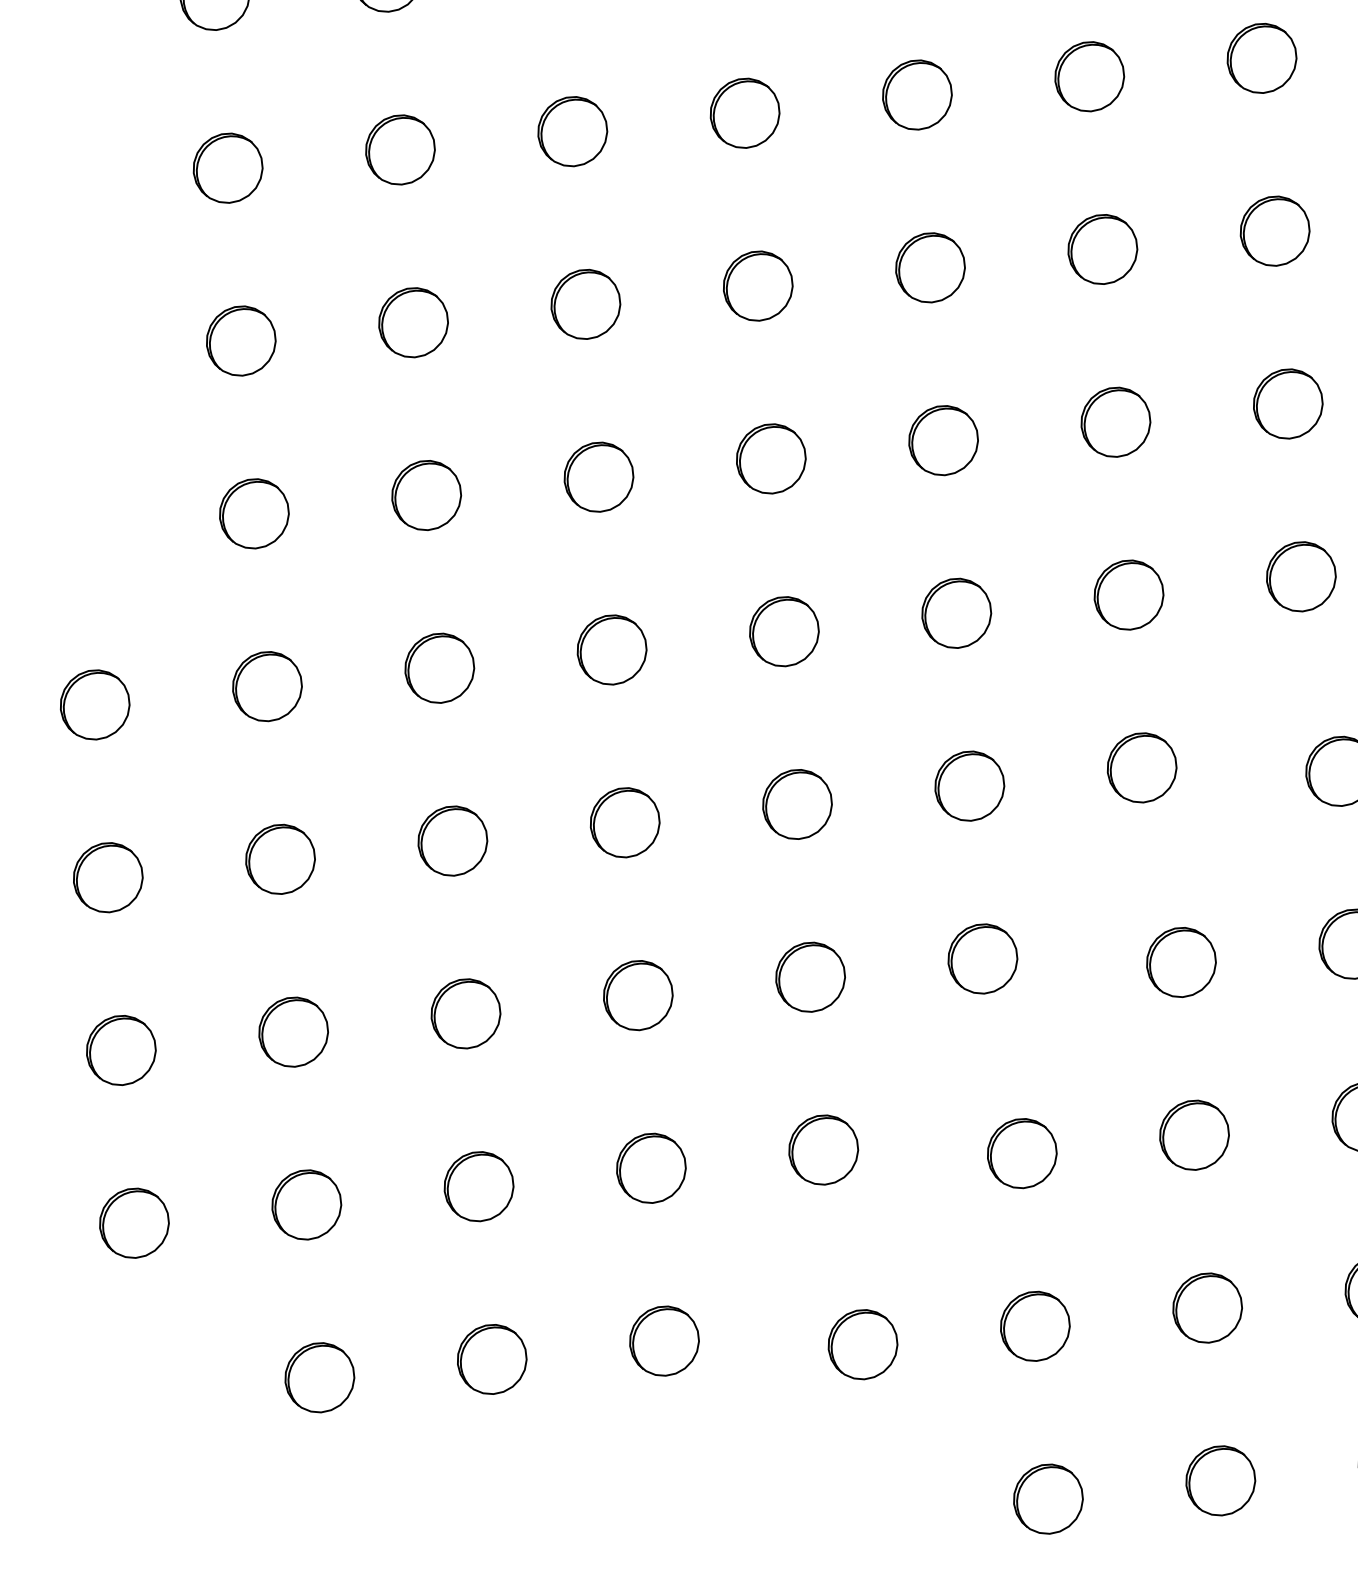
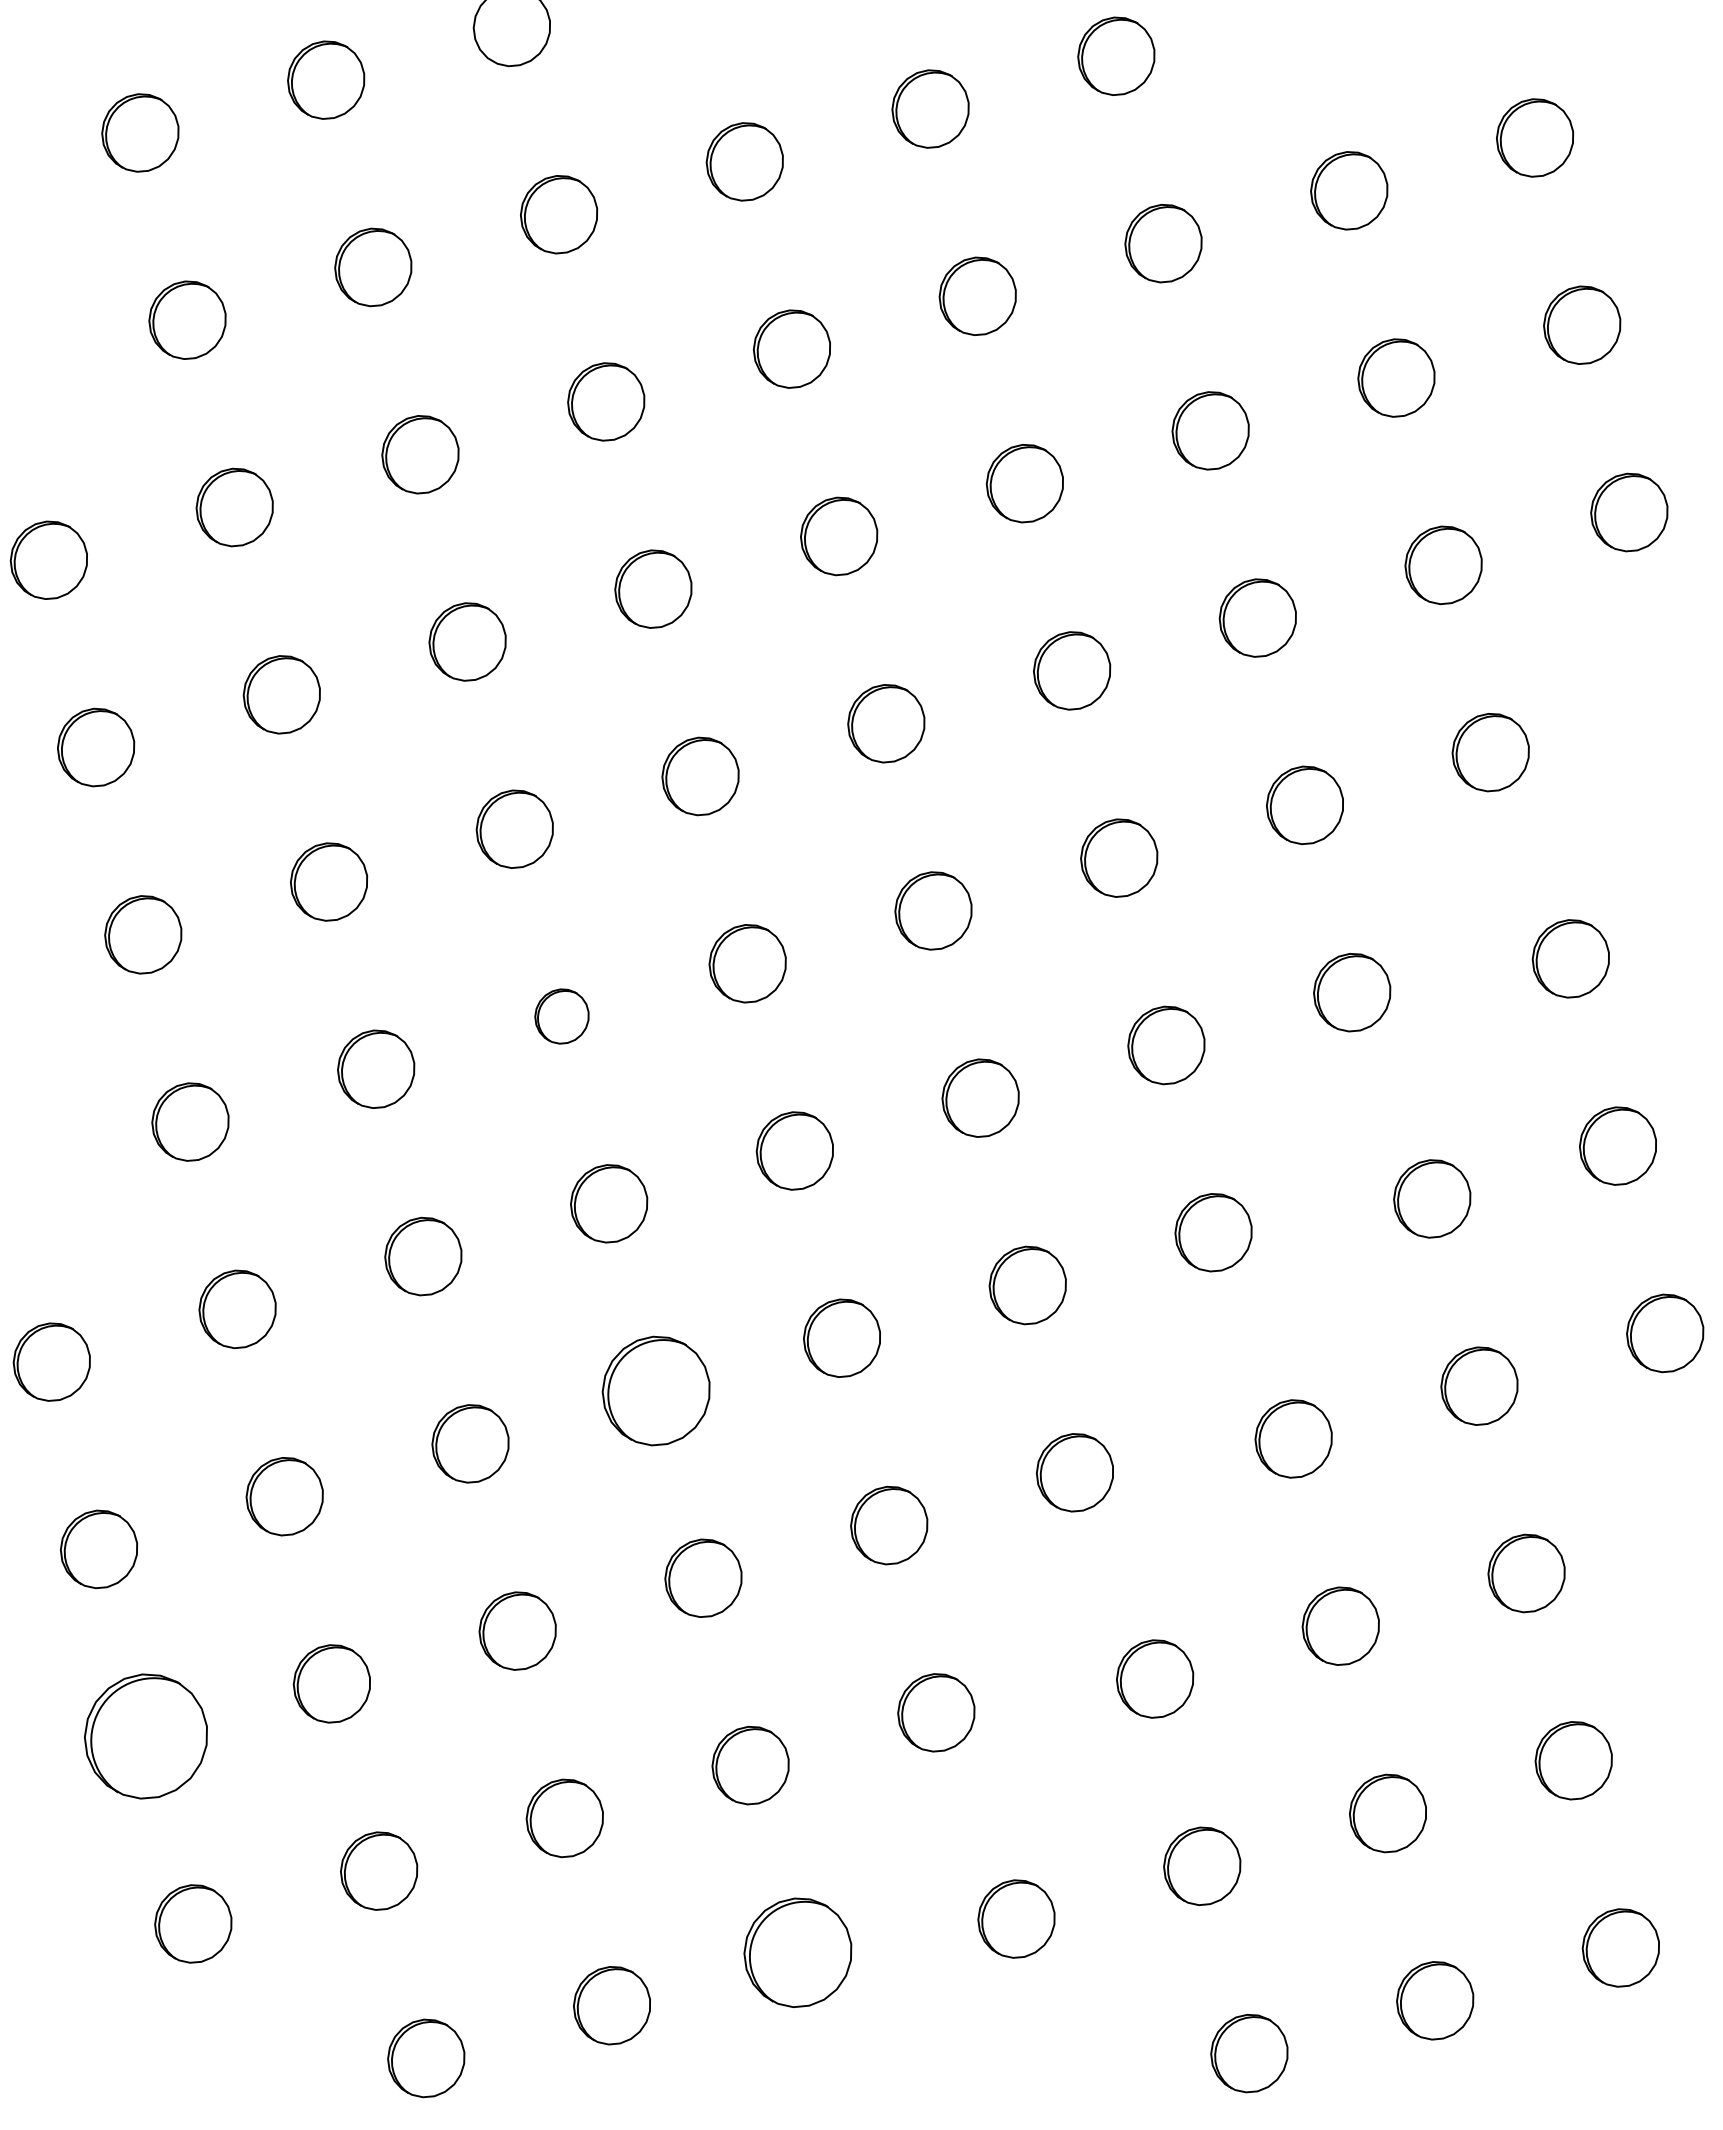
part: (598, 477) -> (561, 1016), size x0.7
part: (625, 822) -> (656, 1390), size x1.4
part: (121, 1050) -> (146, 1736), size x1.6
part: (664, 1340) -> (797, 1952), size x1.4

